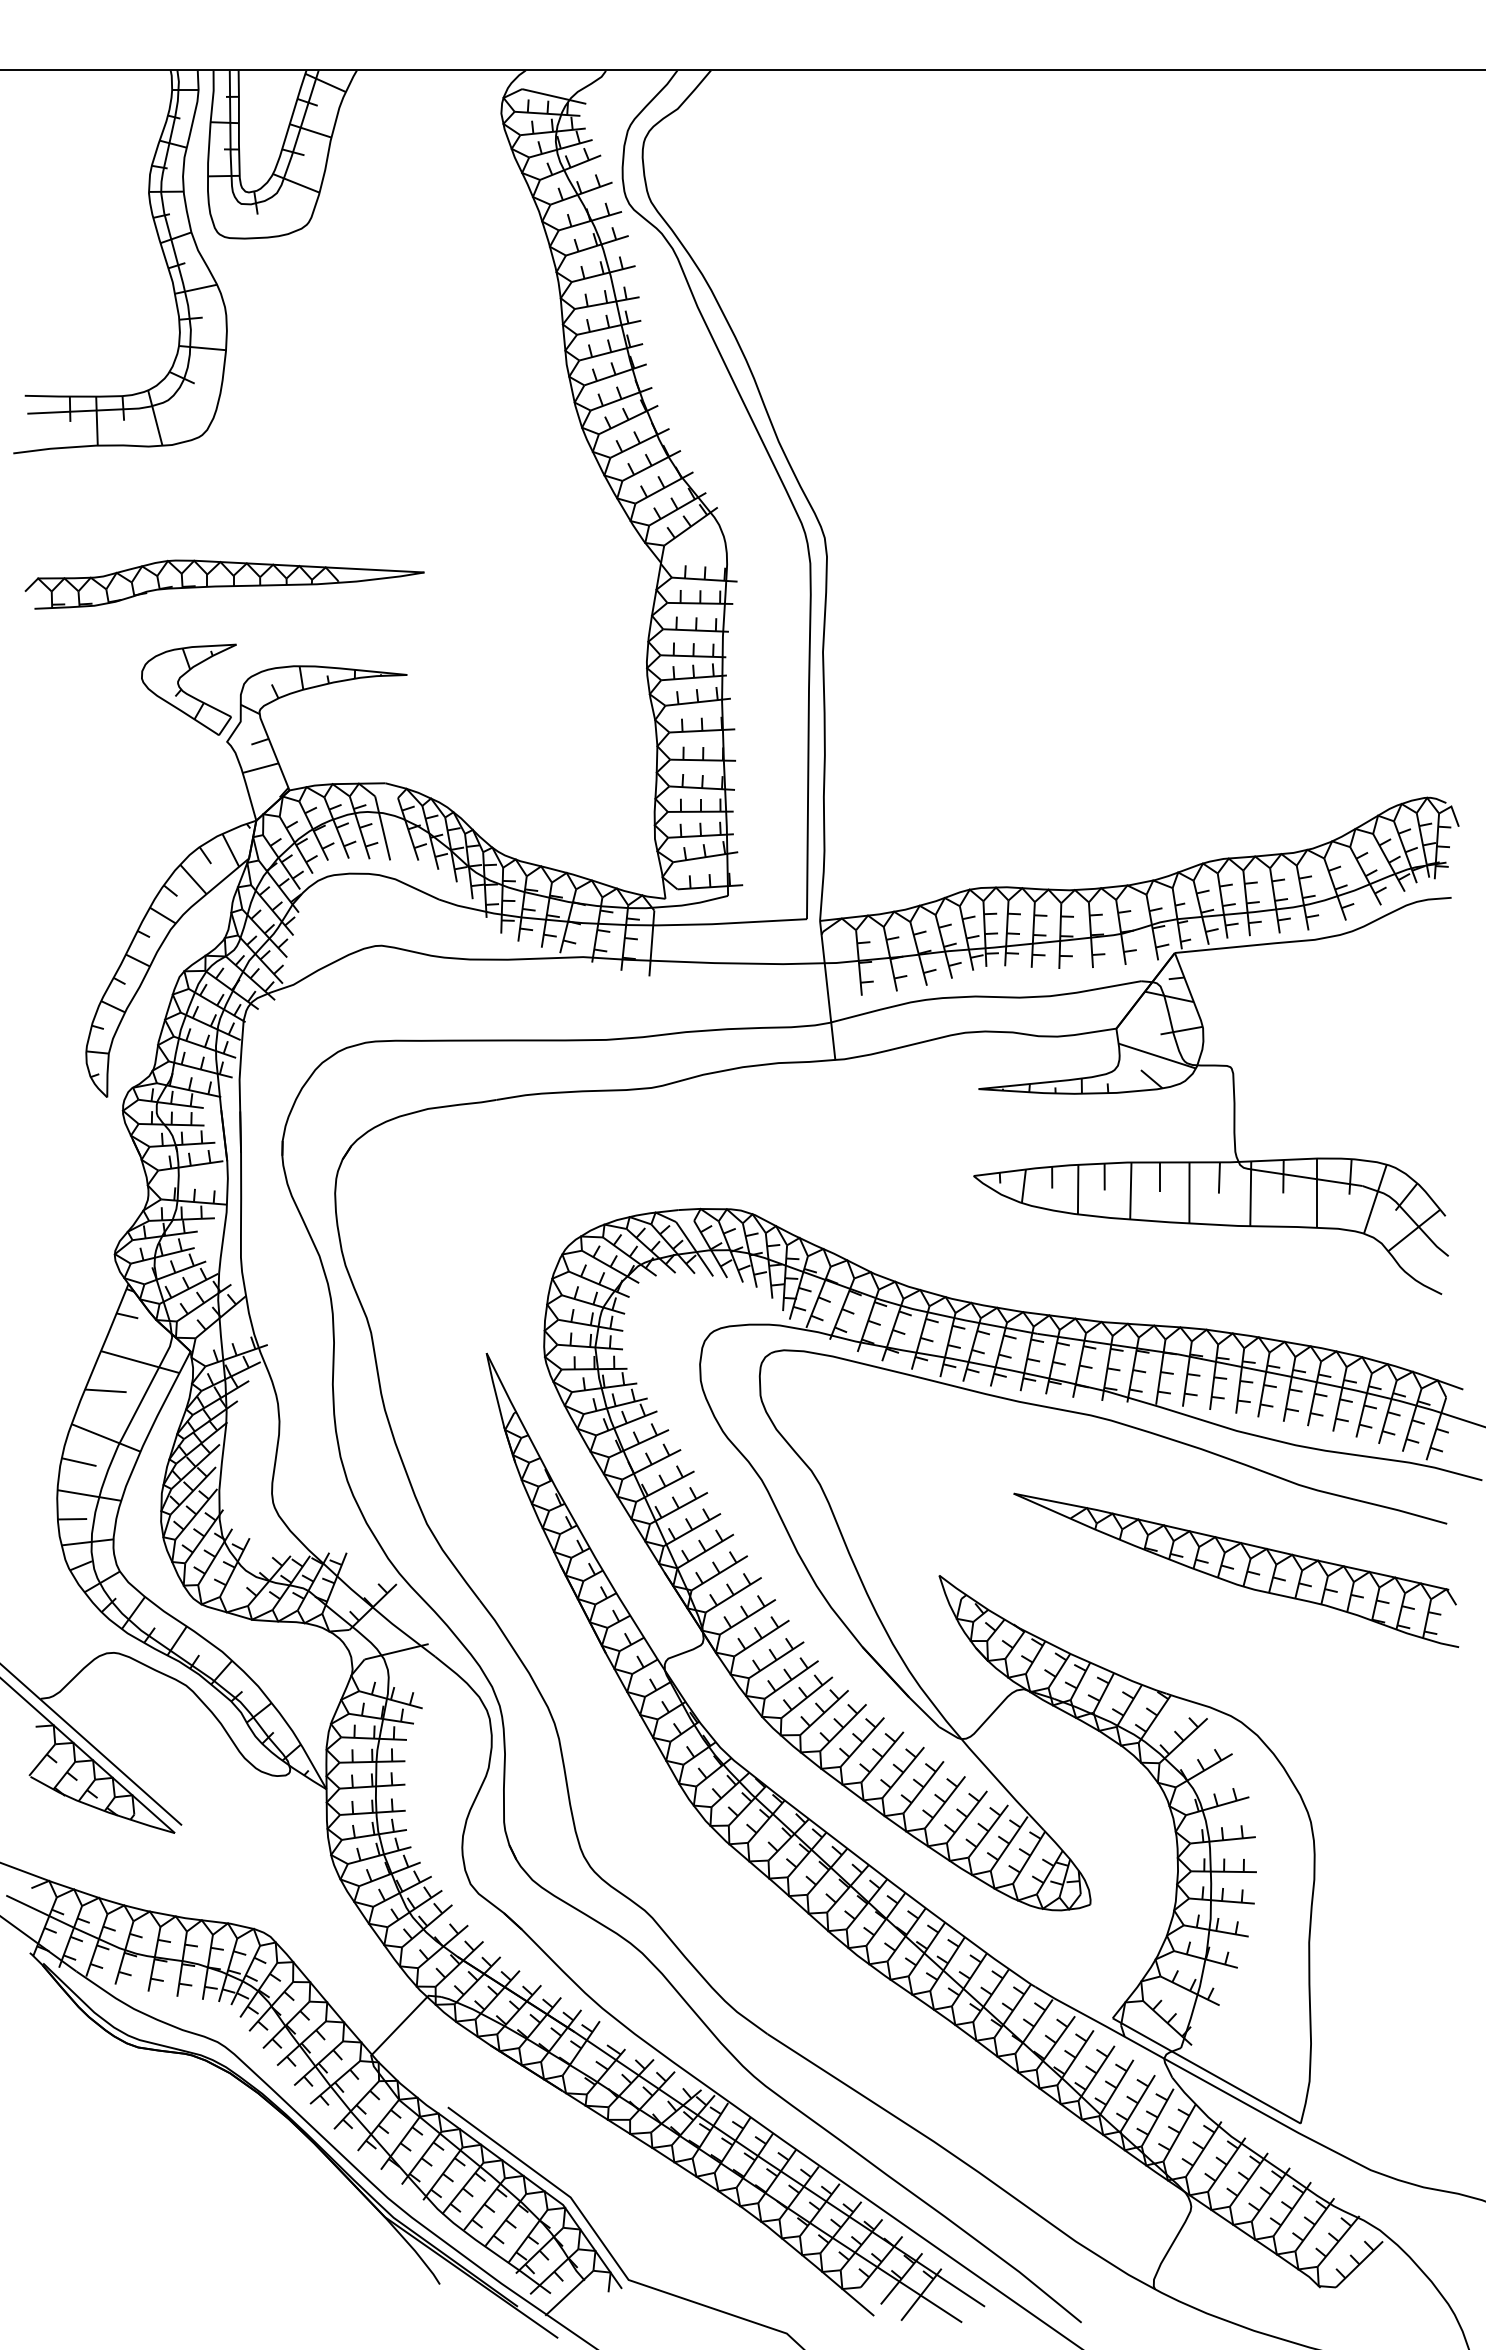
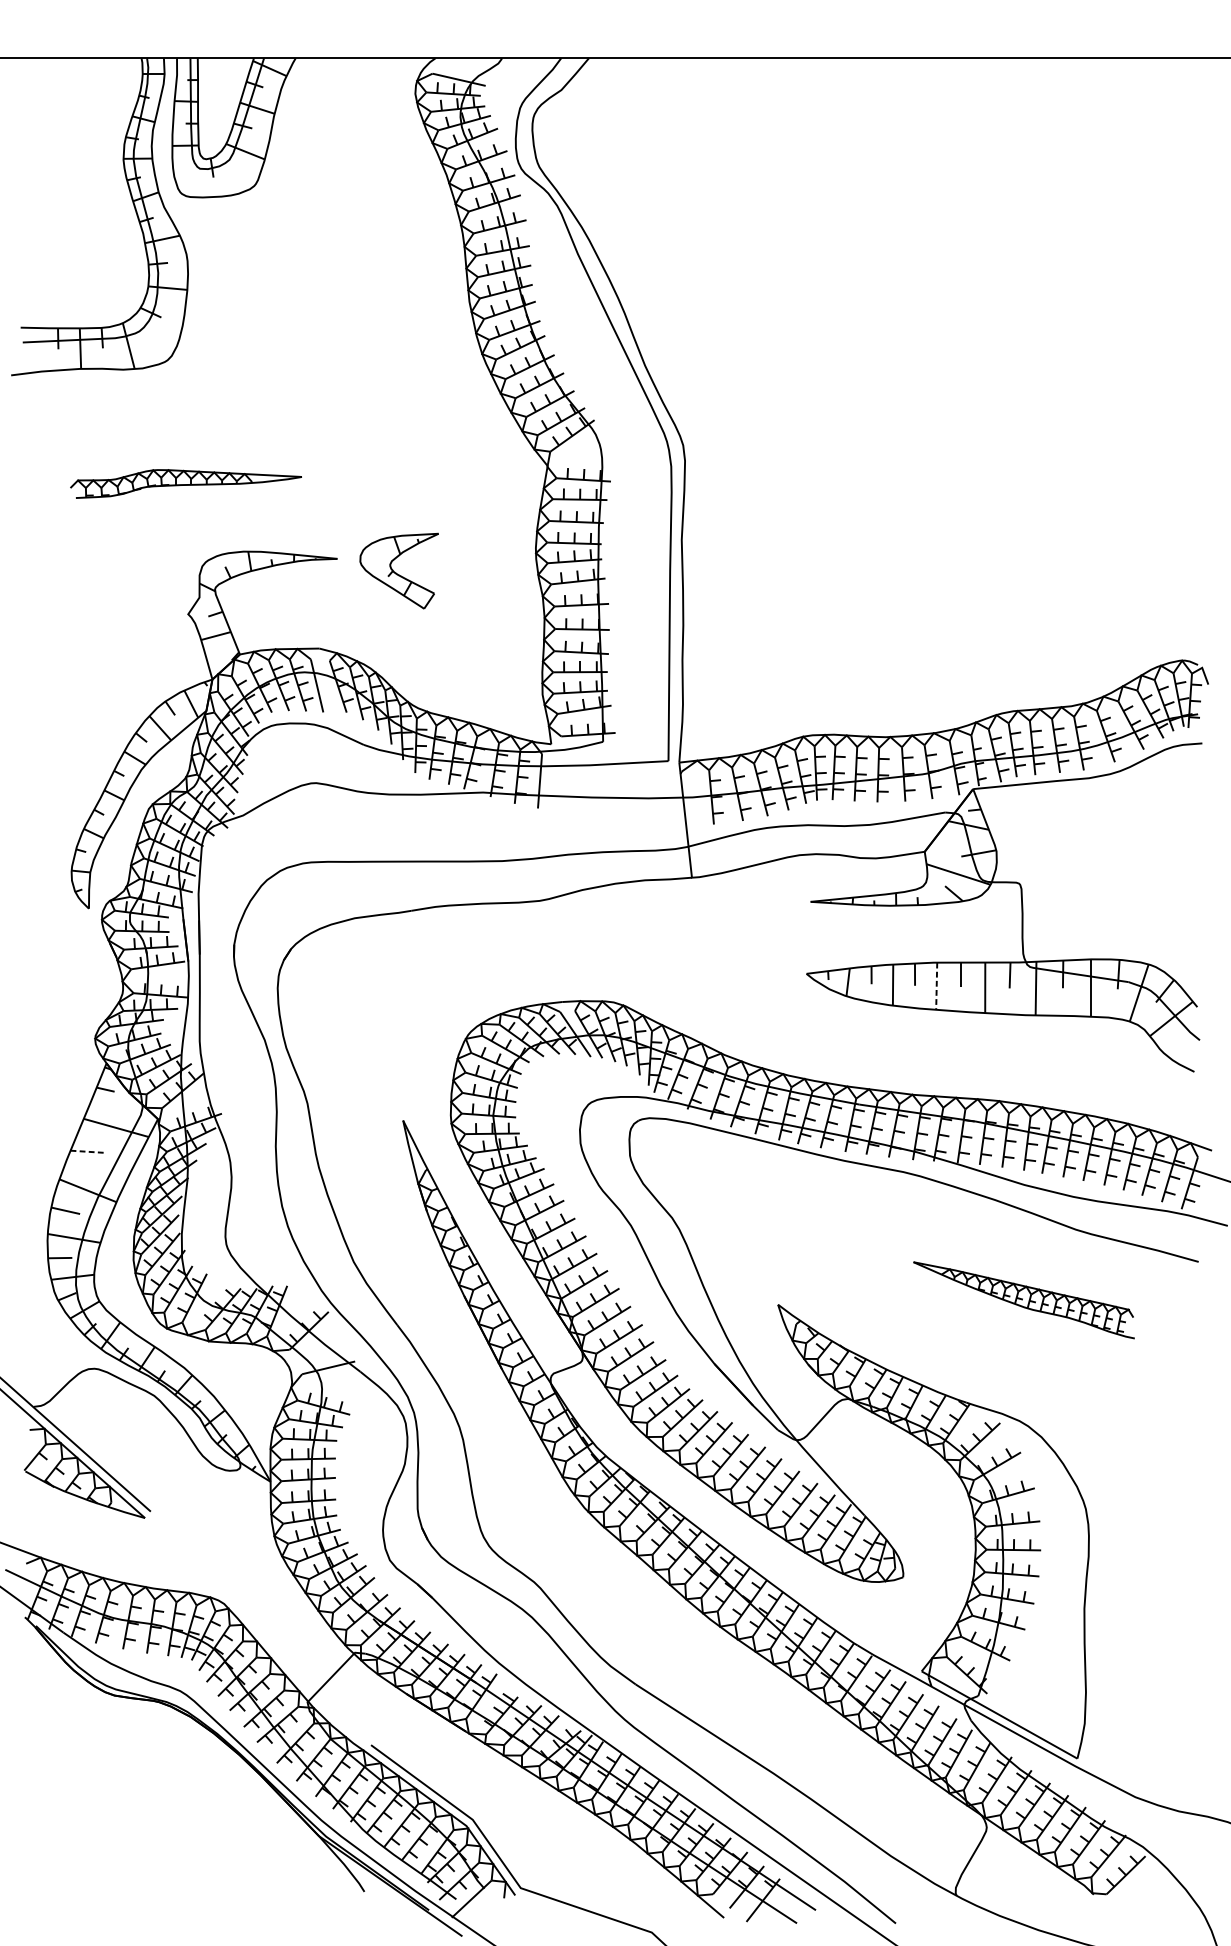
part: (224, 584) -> (186, 483), size x0.7
part: (188, 689) -> (398, 570), moved
line: (1130, 1191) -> (936, 986), solid -> dashed
line: (105, 1390) -> (87, 1151), solid -> dashed
part: (1236, 1569) -> (1024, 1299), size x0.6

